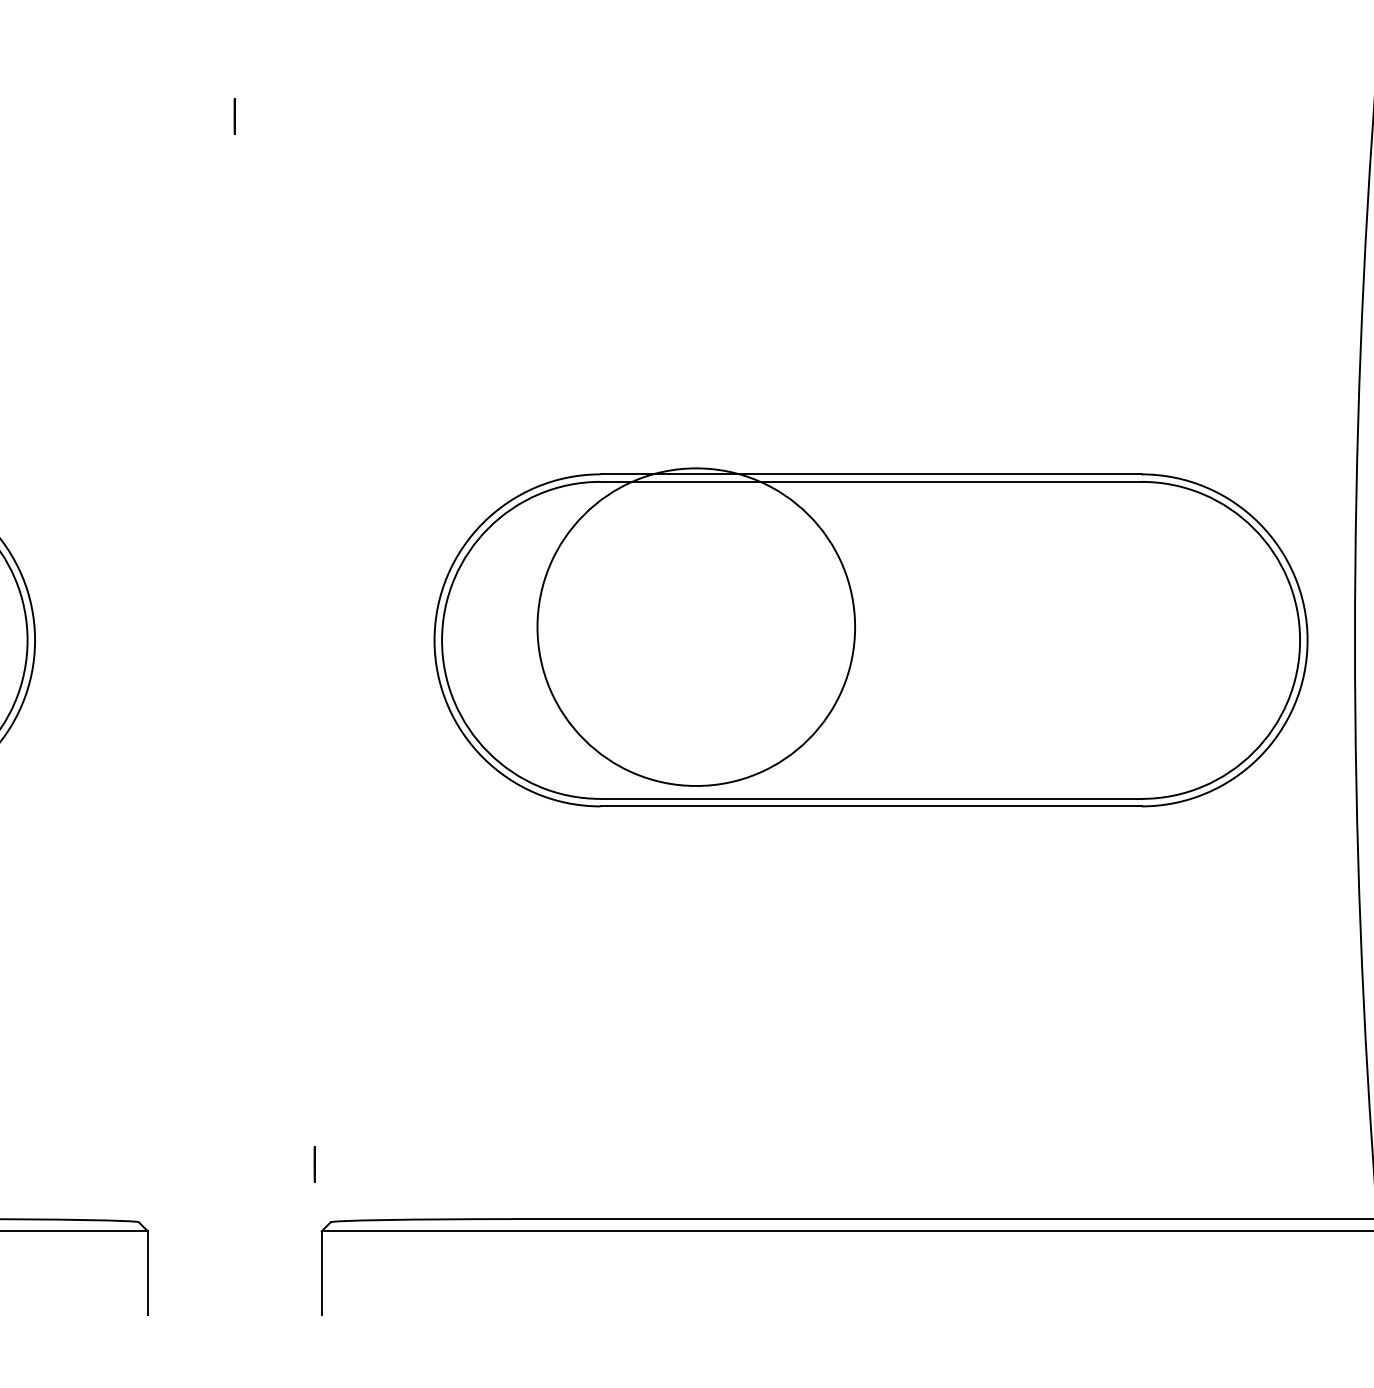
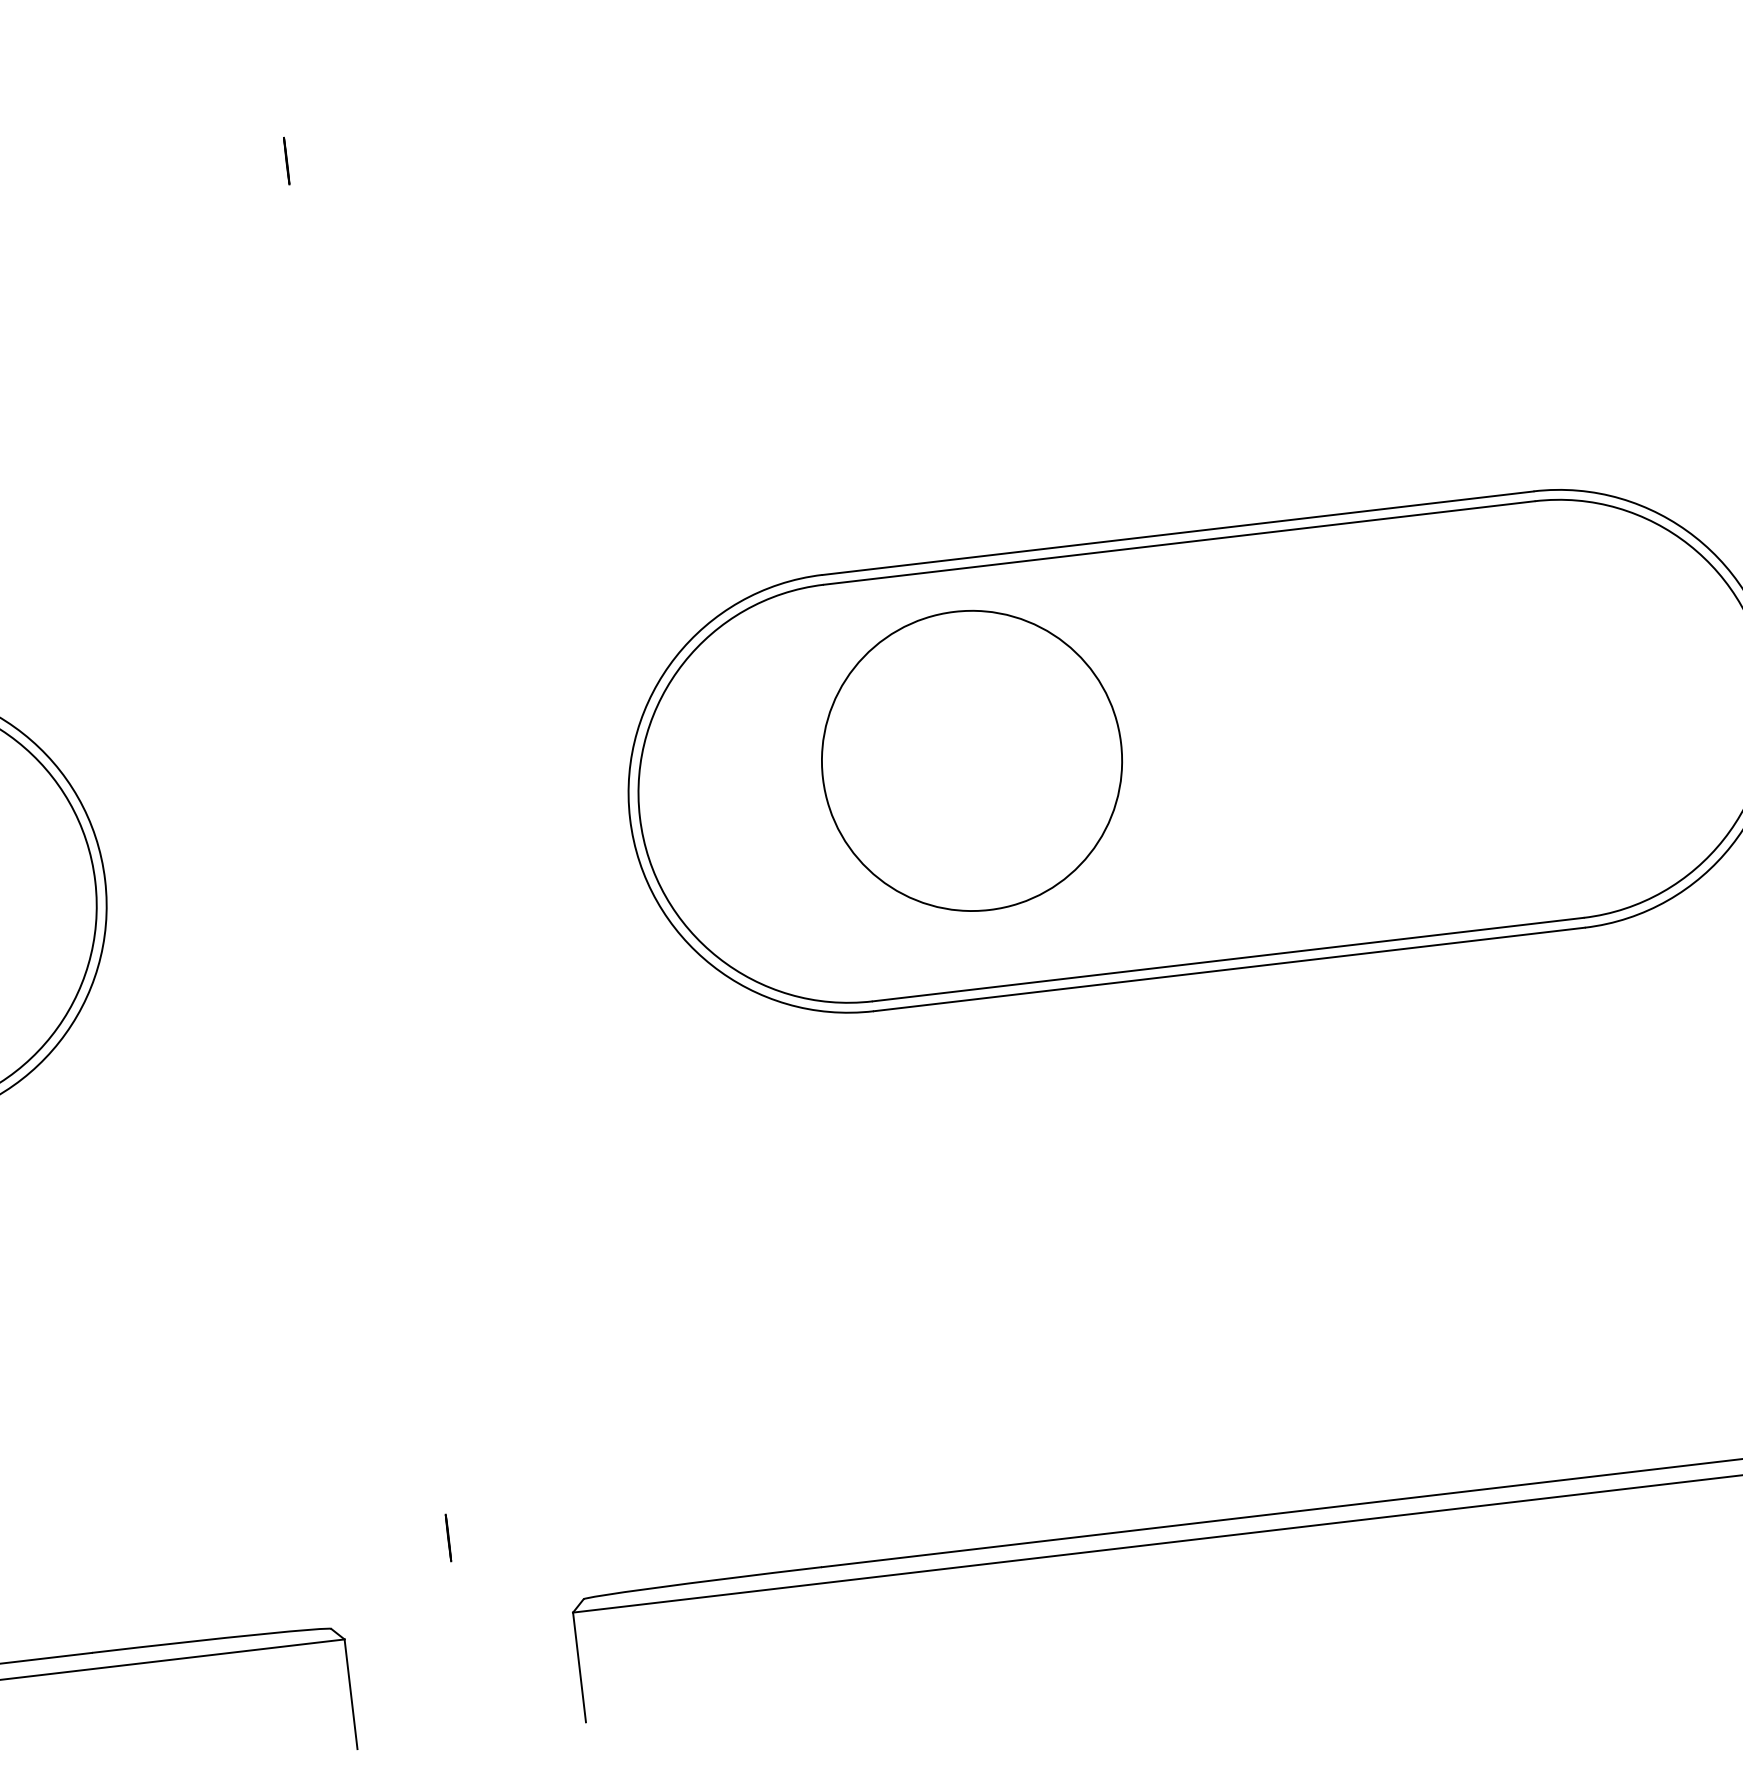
circle: (695, 626) -> (970, 760), size x0.71
line: (314, 1164) -> (448, 1538), moved

